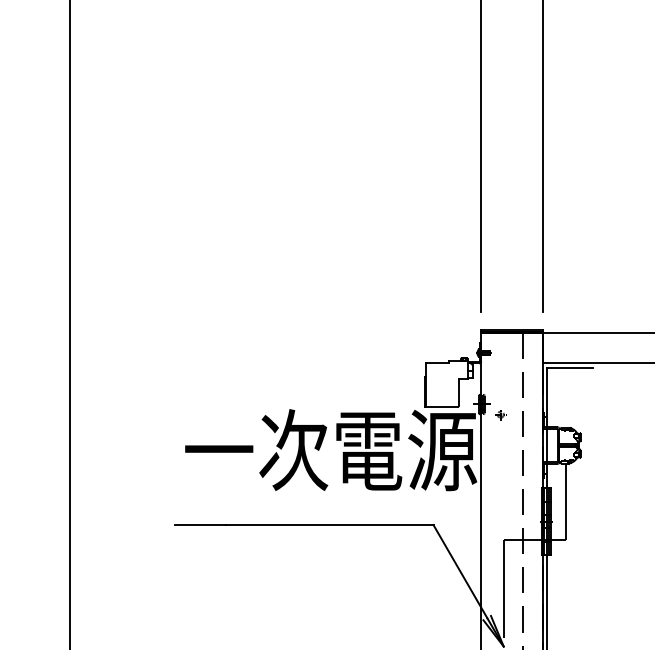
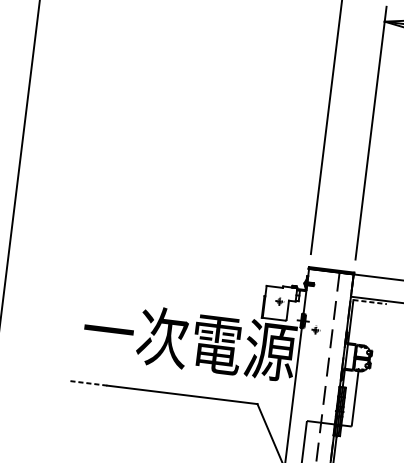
line: (570, 367) -> (370, 302), solid -> dashed
part: (446, 382) -> (279, 301), added
line: (200, 525) -> (88, 383), solid -> dashed

